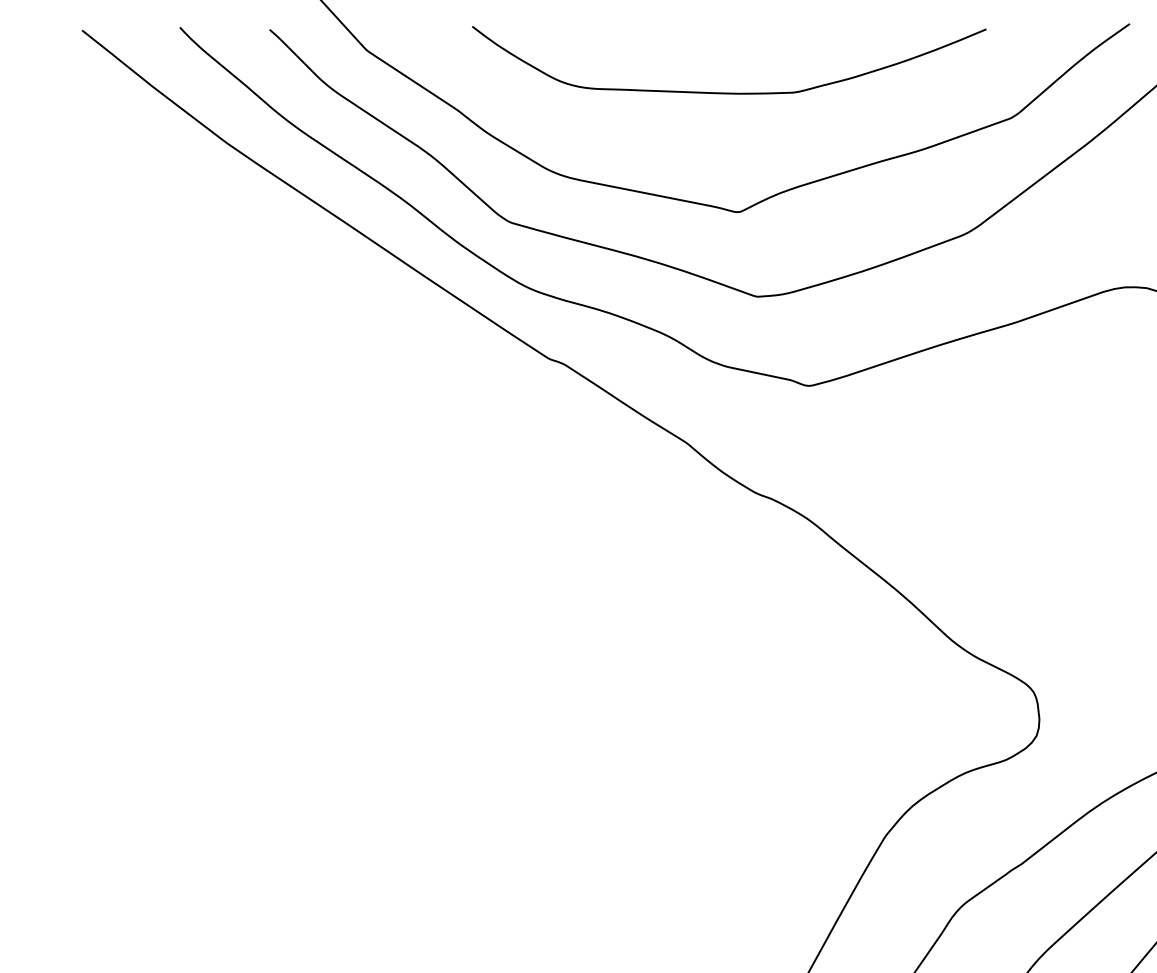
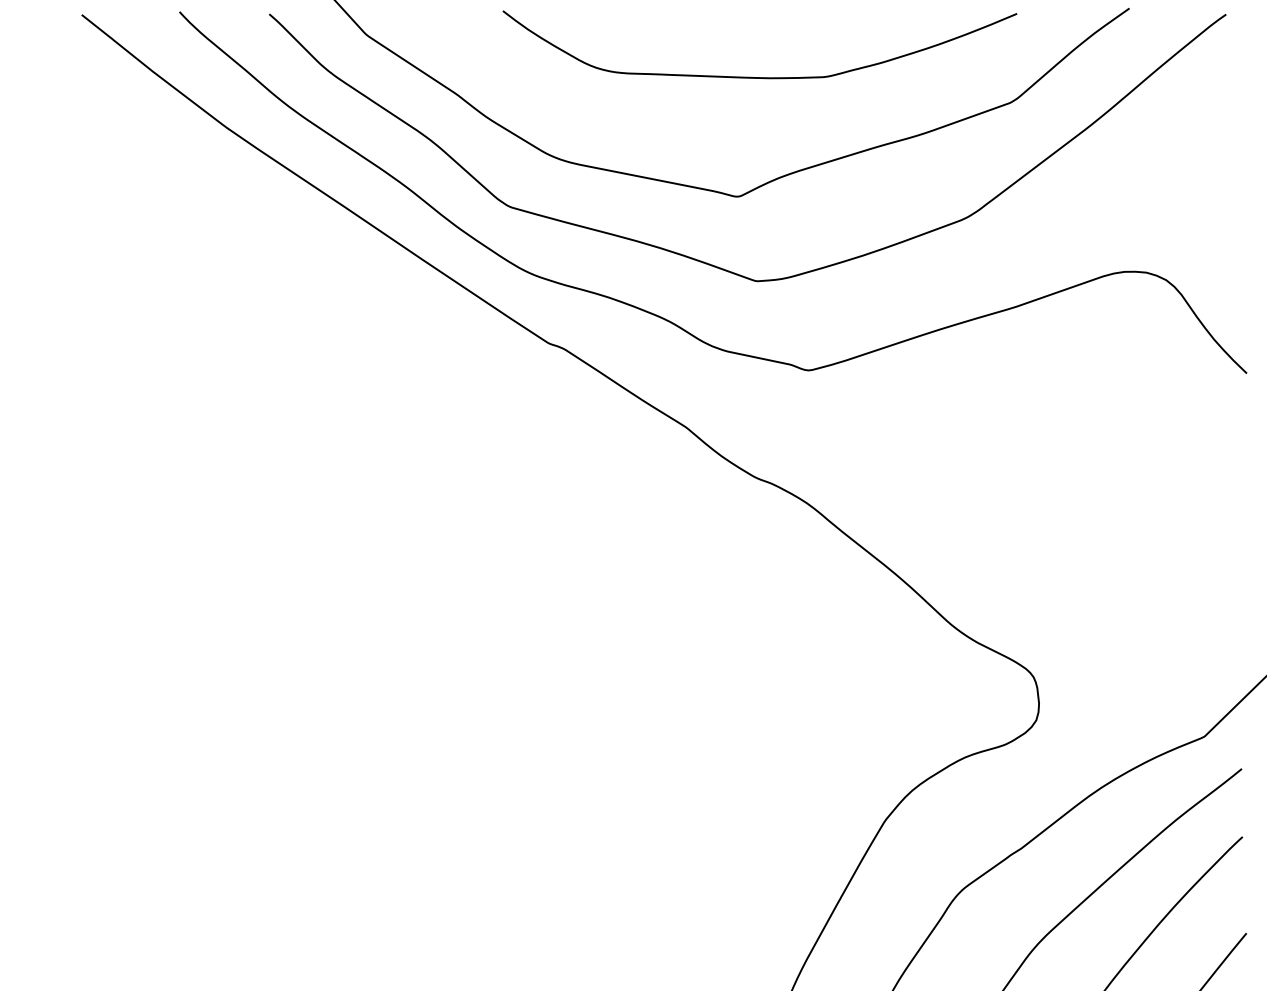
curve: (728, 93) -> (759, 77), moved

